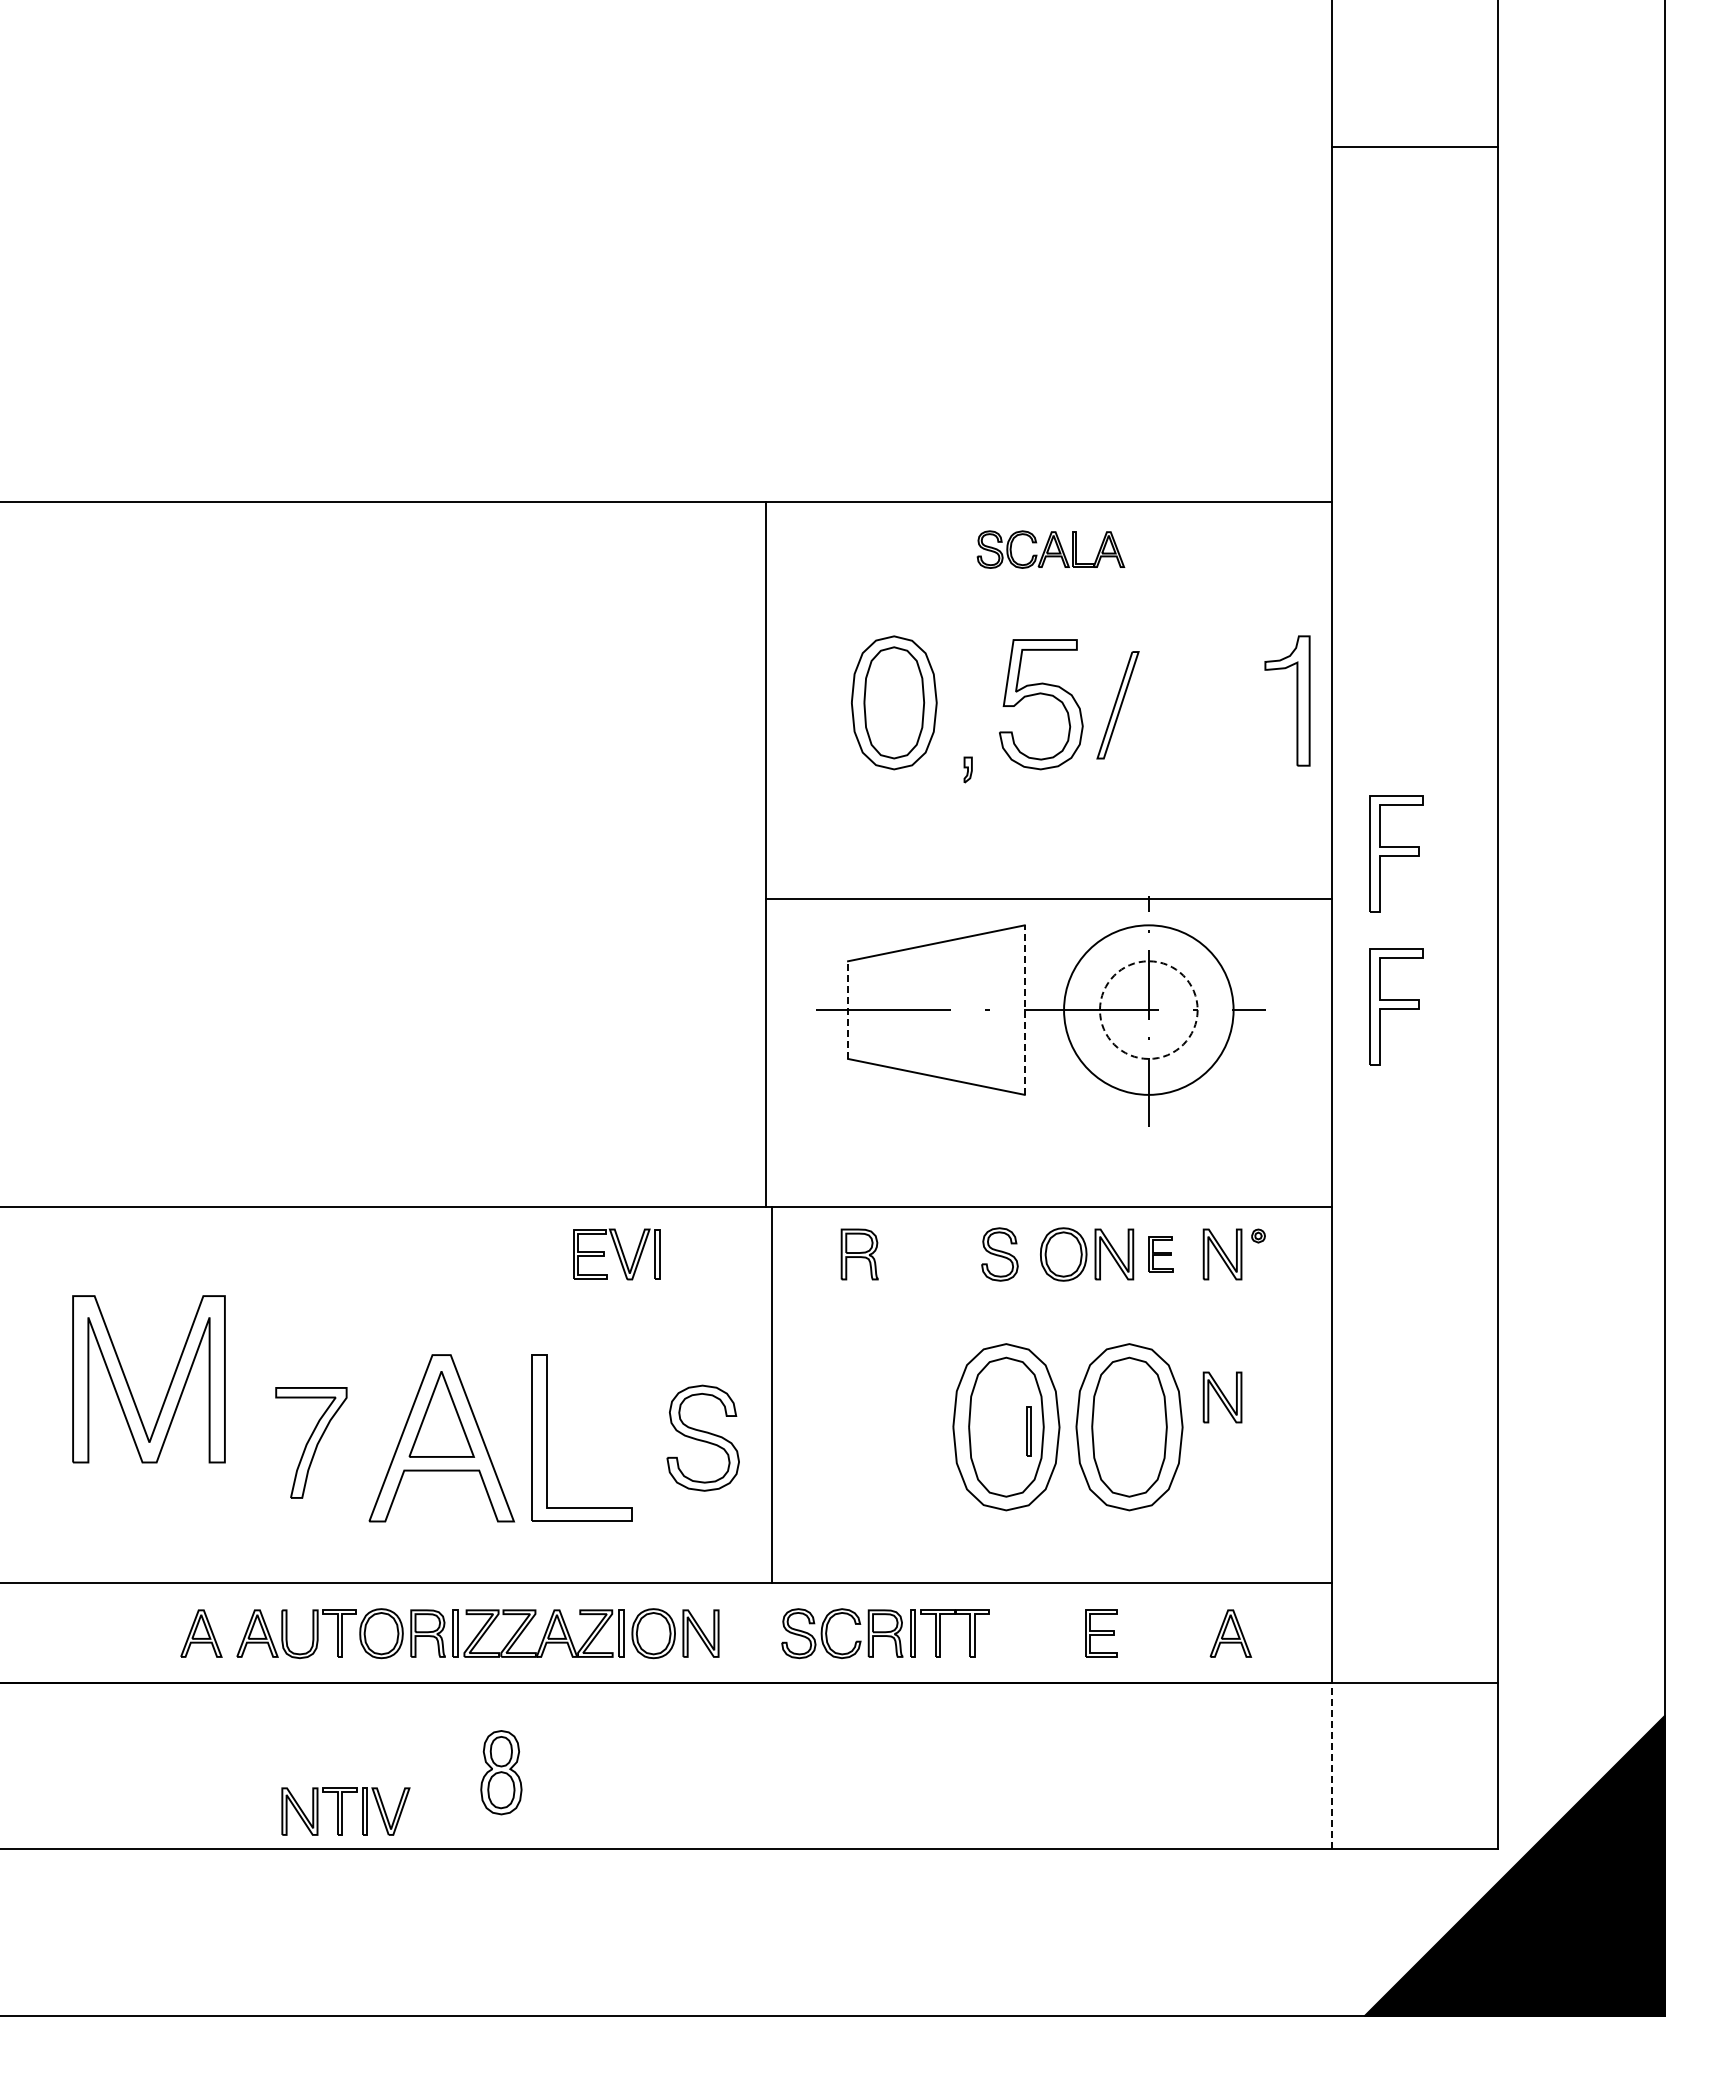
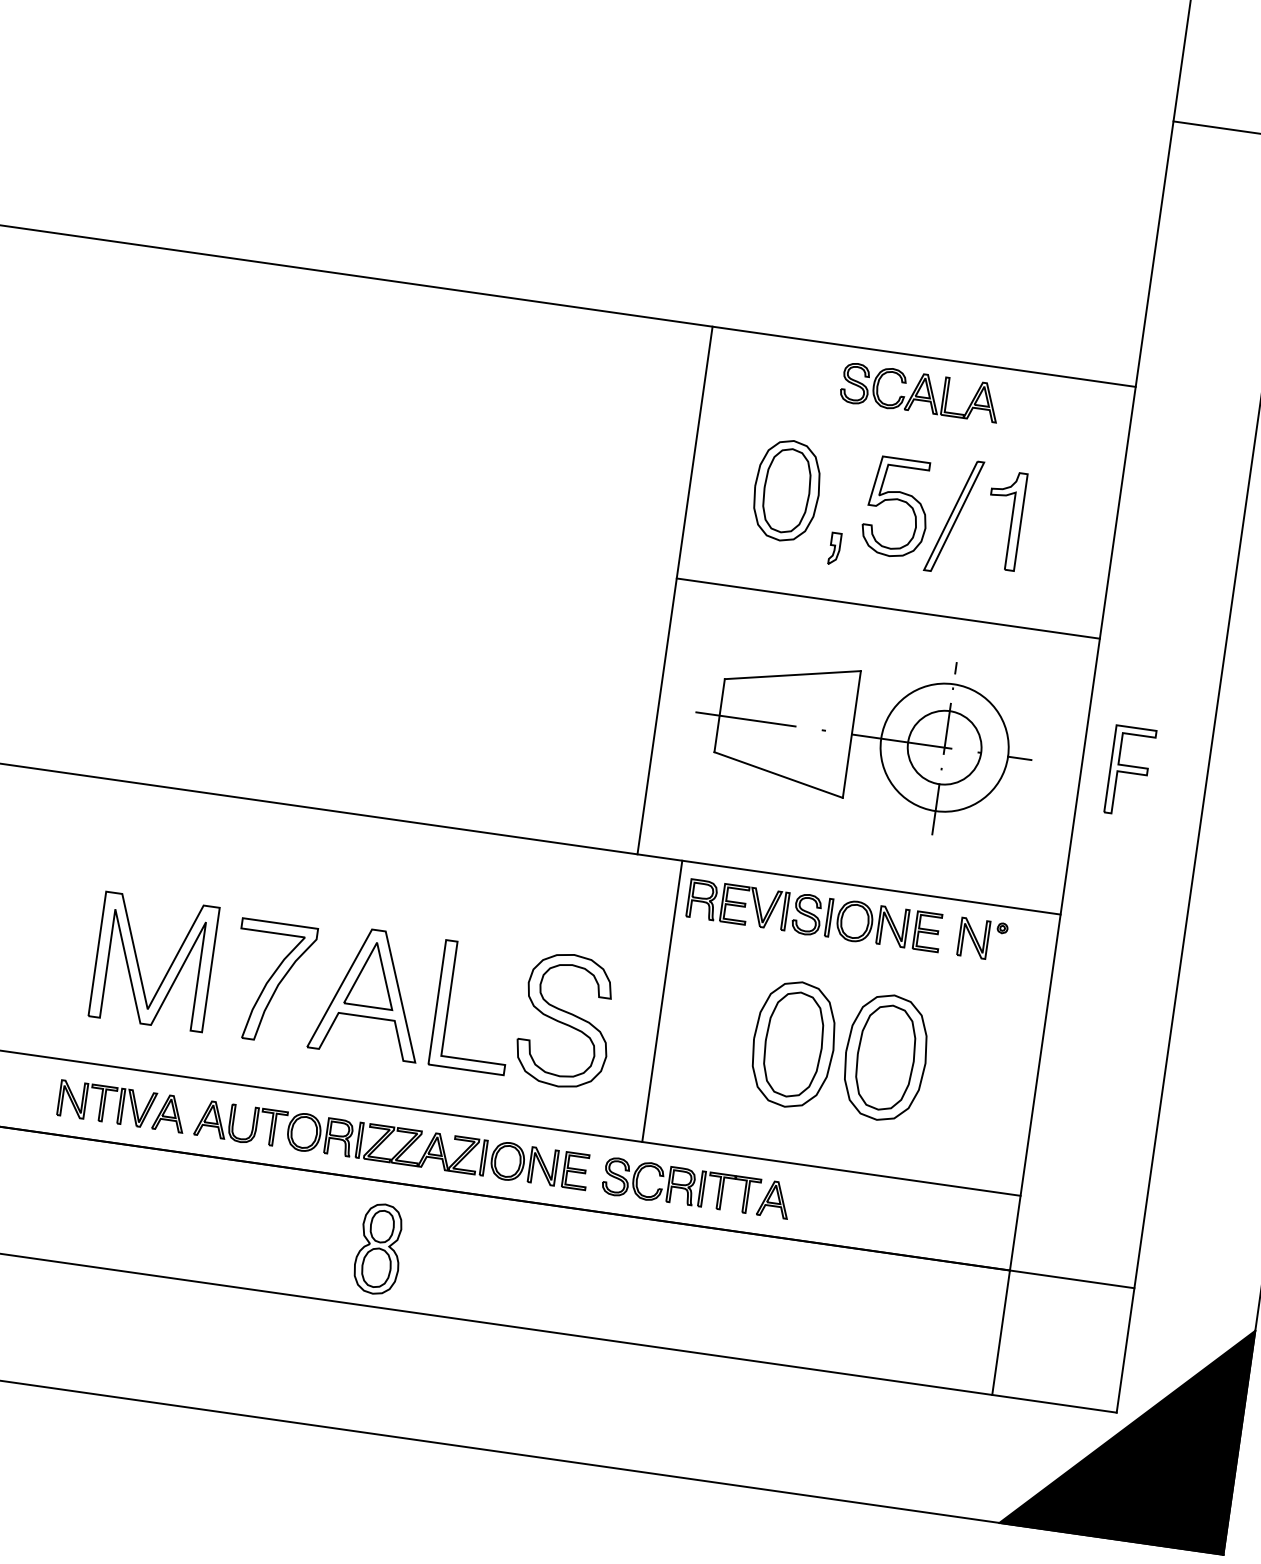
part: (1050, 549) -> (920, 392), size x1.43
part: (1296, 700) -> (1011, 520), moved
part: (1117, 705) -> (953, 516), size x1.43
part: (968, 769) -> (835, 548), size x1.67
part: (1396, 853) -> (1146, 656), removed
line: (1048, 899) -> (887, 608), moved
circle: (1148, 1009) -> (944, 747), dashed -> solid
line: (848, 1010) -> (719, 716), dashed -> solid
line: (1024, 1010) -> (851, 734), dashed -> solid
part: (616, 1254) -> (754, 907), moved
part: (1160, 1254) -> (927, 931), size x1.43
part: (129, 1385) -> (138, 964), moved
line: (772, 1395) -> (662, 1001), moved
part: (1222, 1397) -> (958, 1045), removed
part: (1028, 1431) -> (828, 917), moved
part: (702, 1437) -> (565, 1019), size x1.67
part: (311, 1442) -> (272, 982), size x1.43
part: (1101, 1633) -> (575, 1170), moved
part: (1230, 1633) -> (774, 1199), moved
line: (1331, 1765) -> (1000, 1332), dashed -> solid
part: (501, 1772) -> (379, 1249), size x1.43
part: (345, 1811) -> (106, 1104), moved

